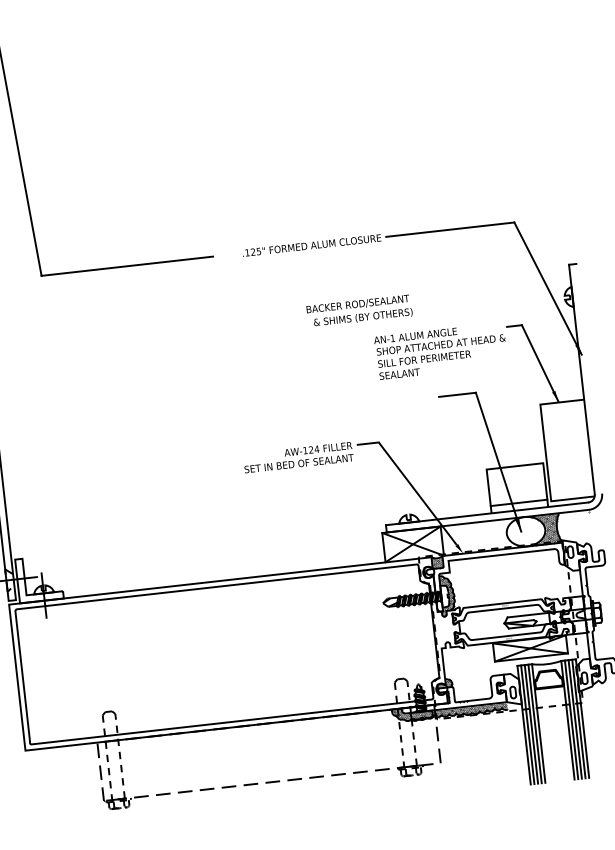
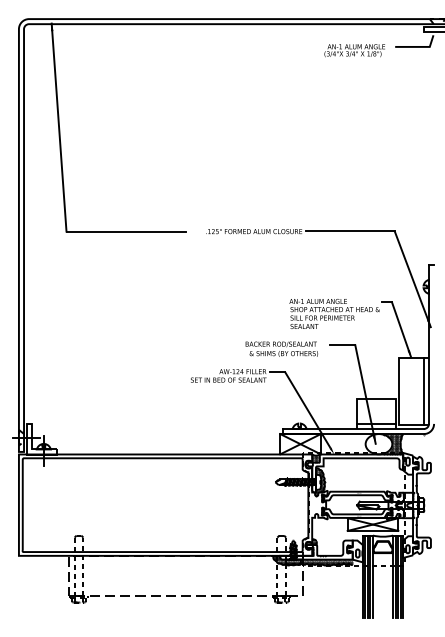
text: (359, 310) -> (281, 348), moved
line: (581, 448) -> (423, 391), added

